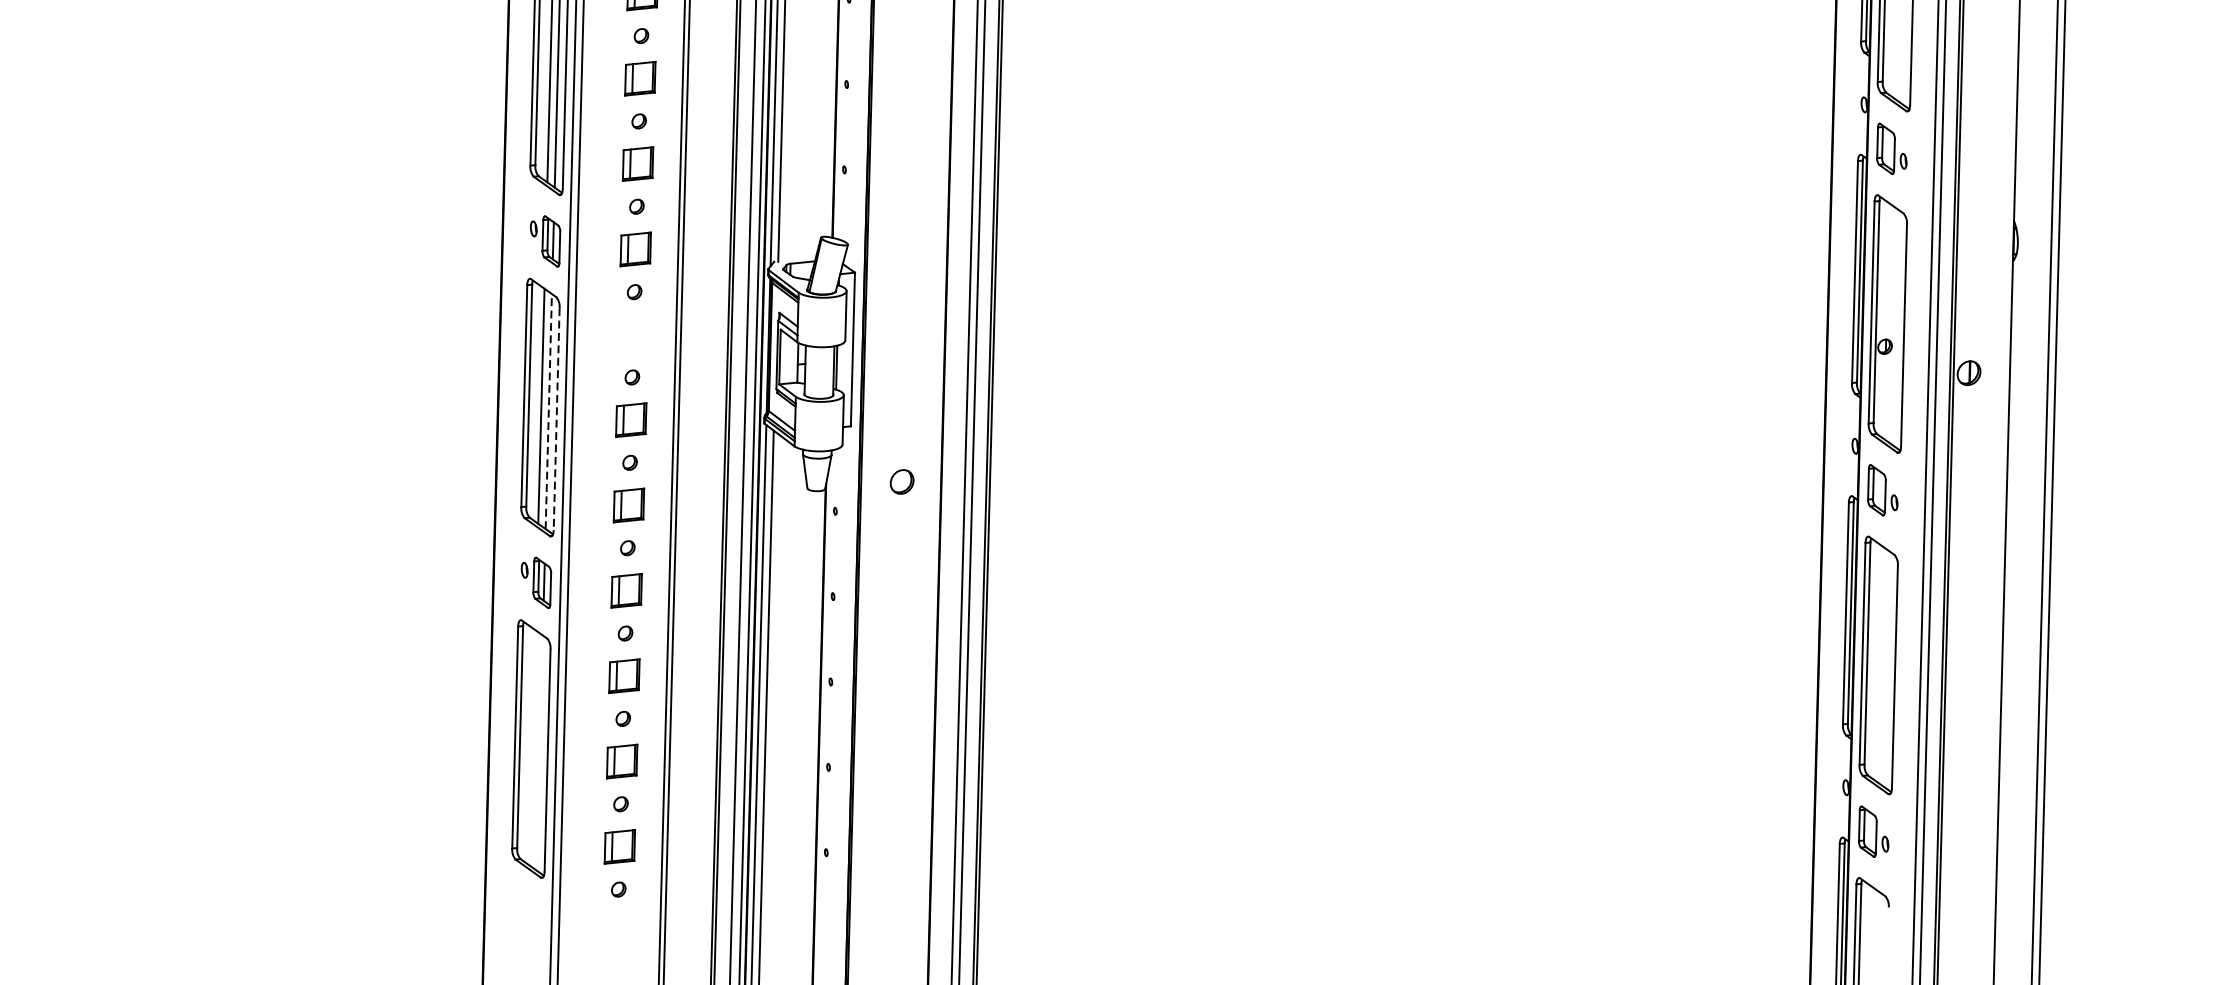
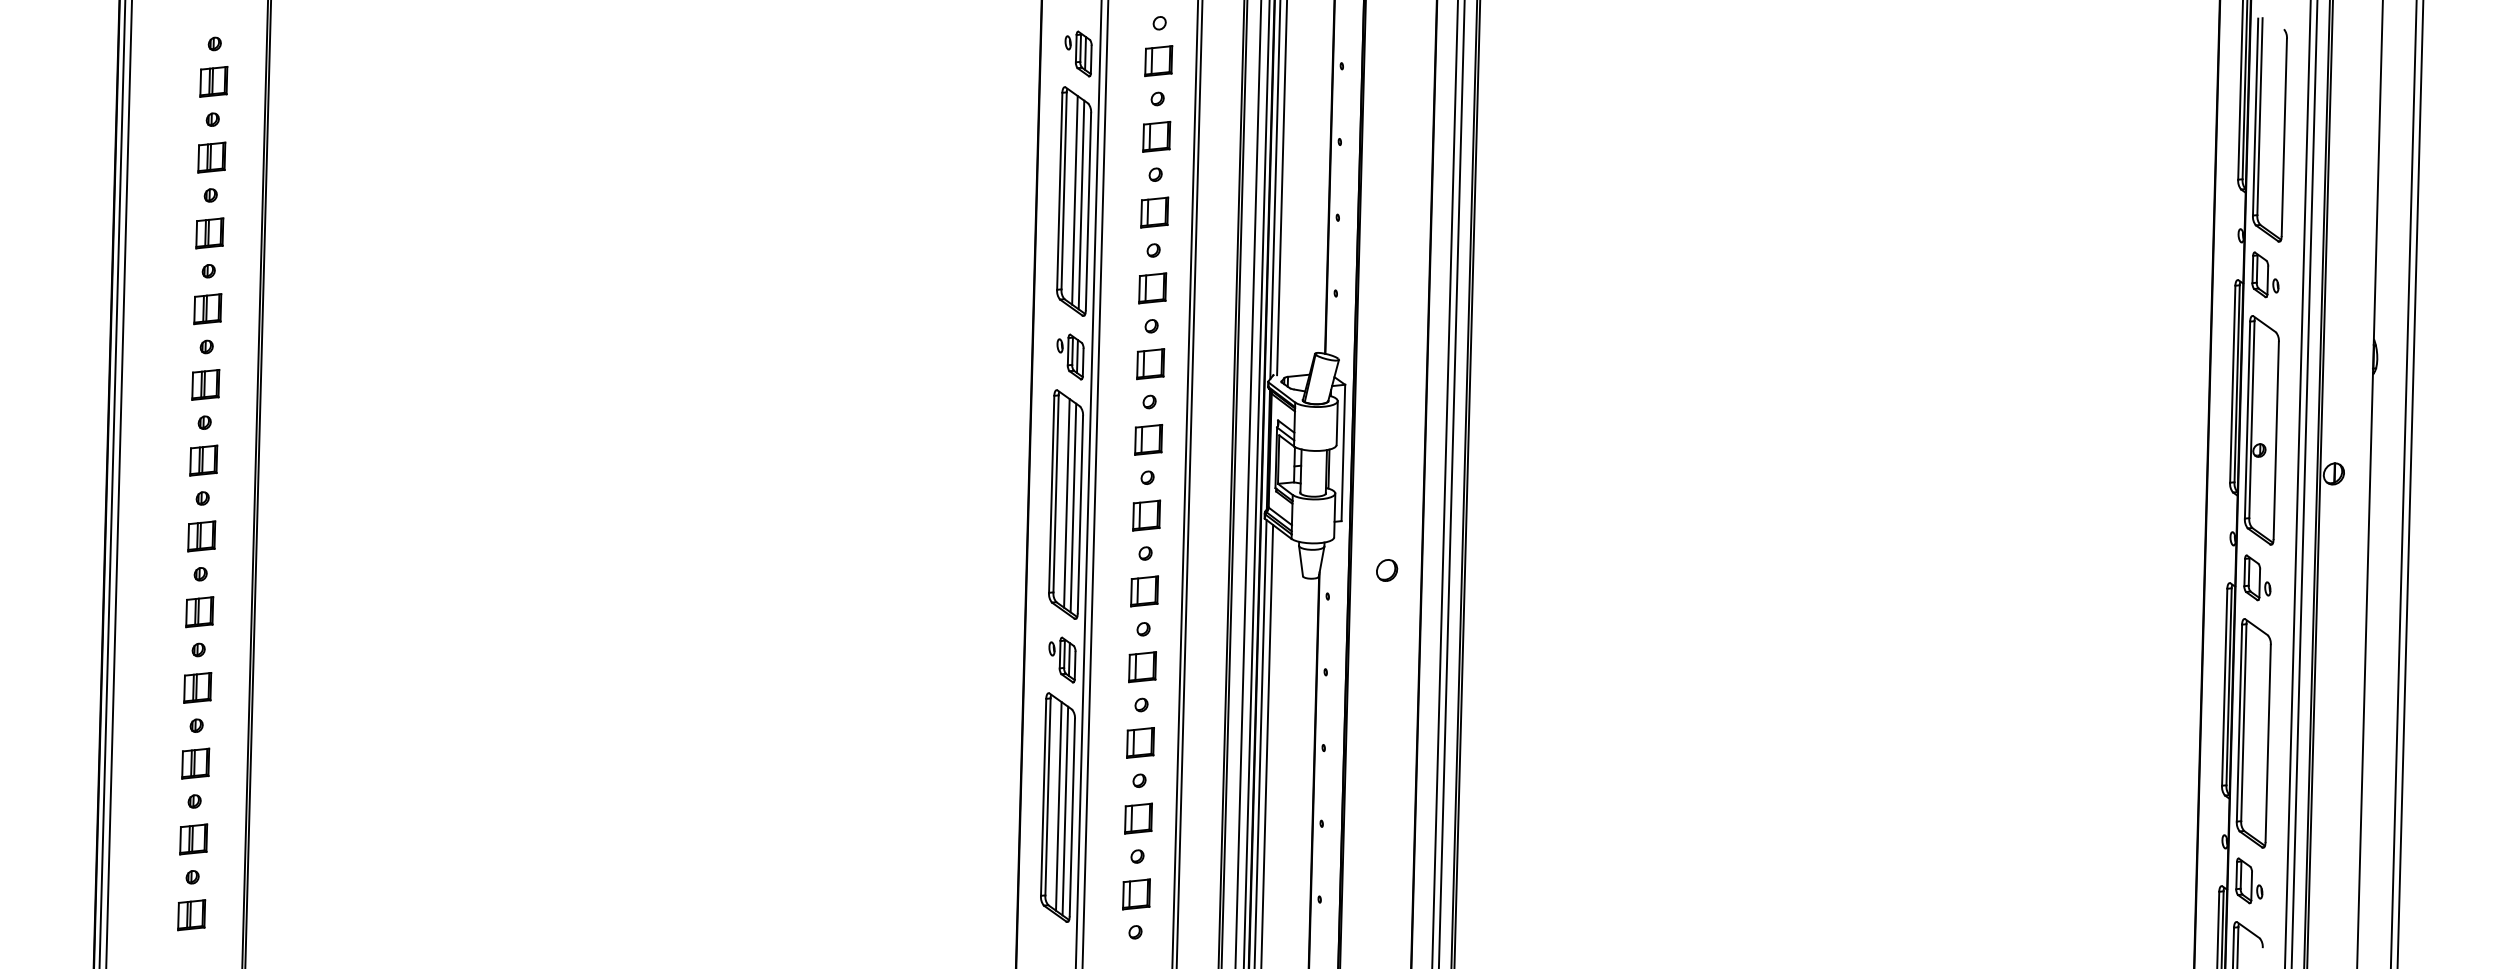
part: (633, 334) -> (1148, 439), added
line: (548, 410) -> (1073, 507), dashed -> solid
line: (556, 418) -> (1080, 514), dashed -> solid
line: (531, 747) -> (1058, 806), added
line: (539, 752) -> (1065, 810), added

